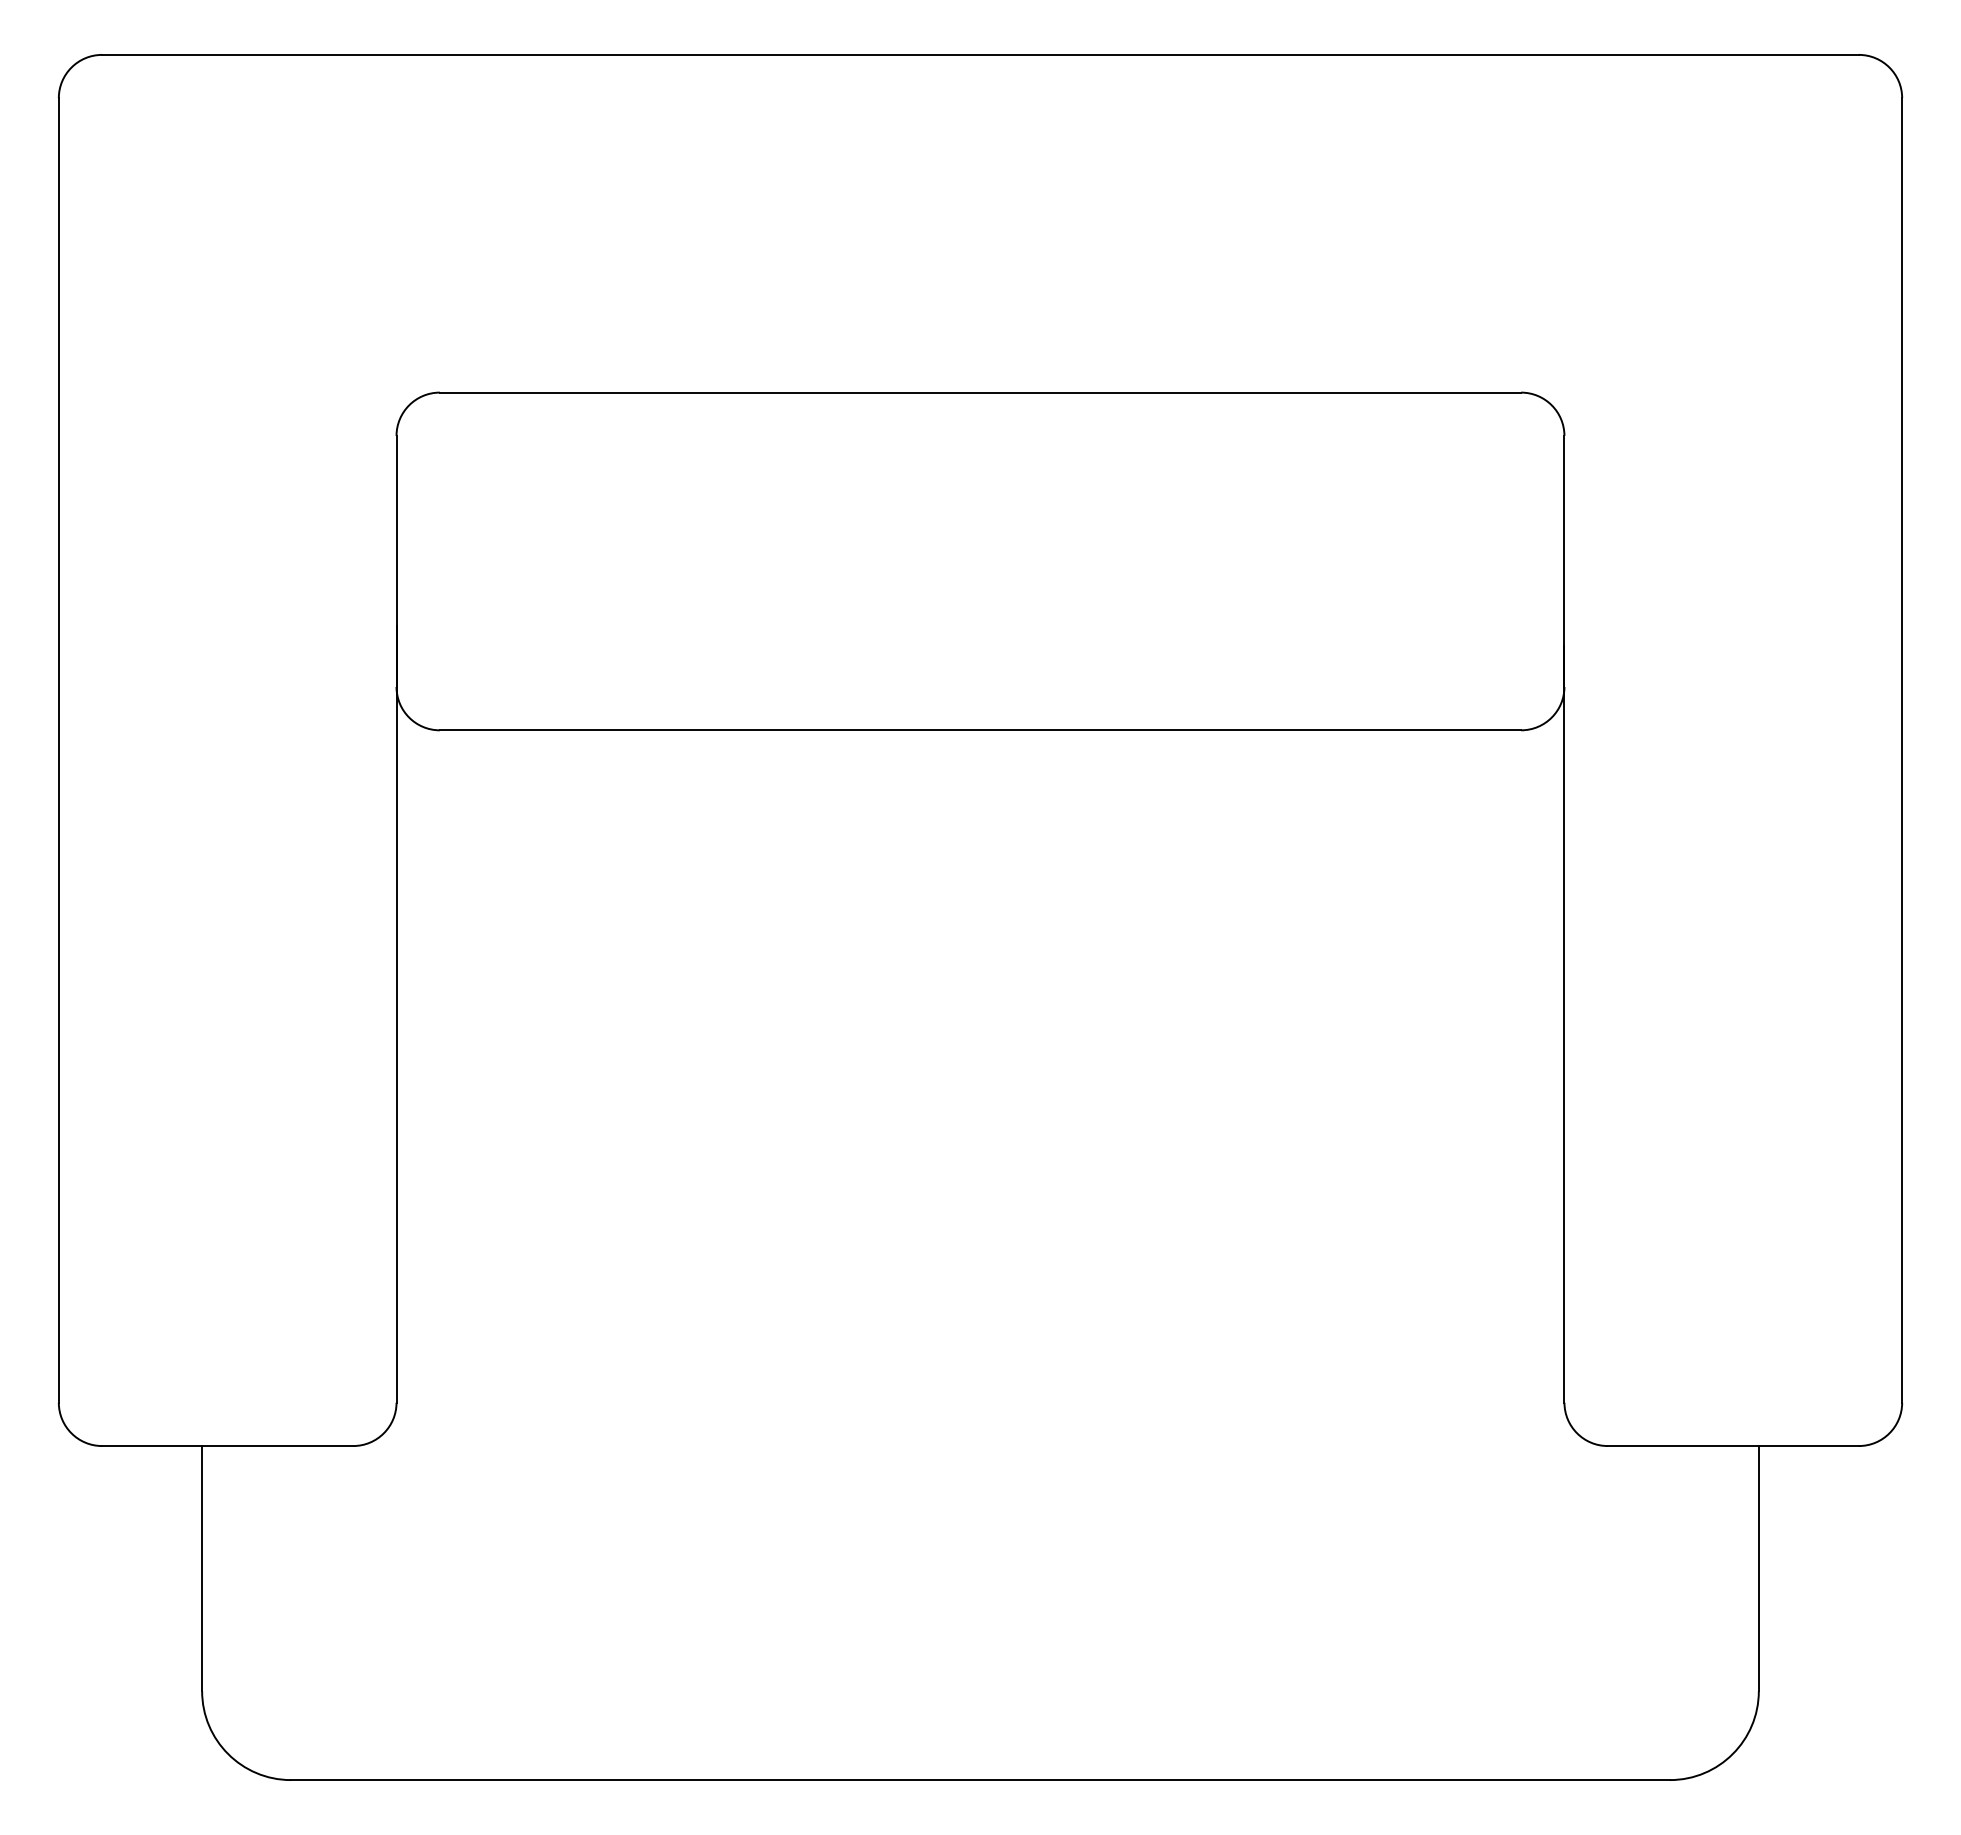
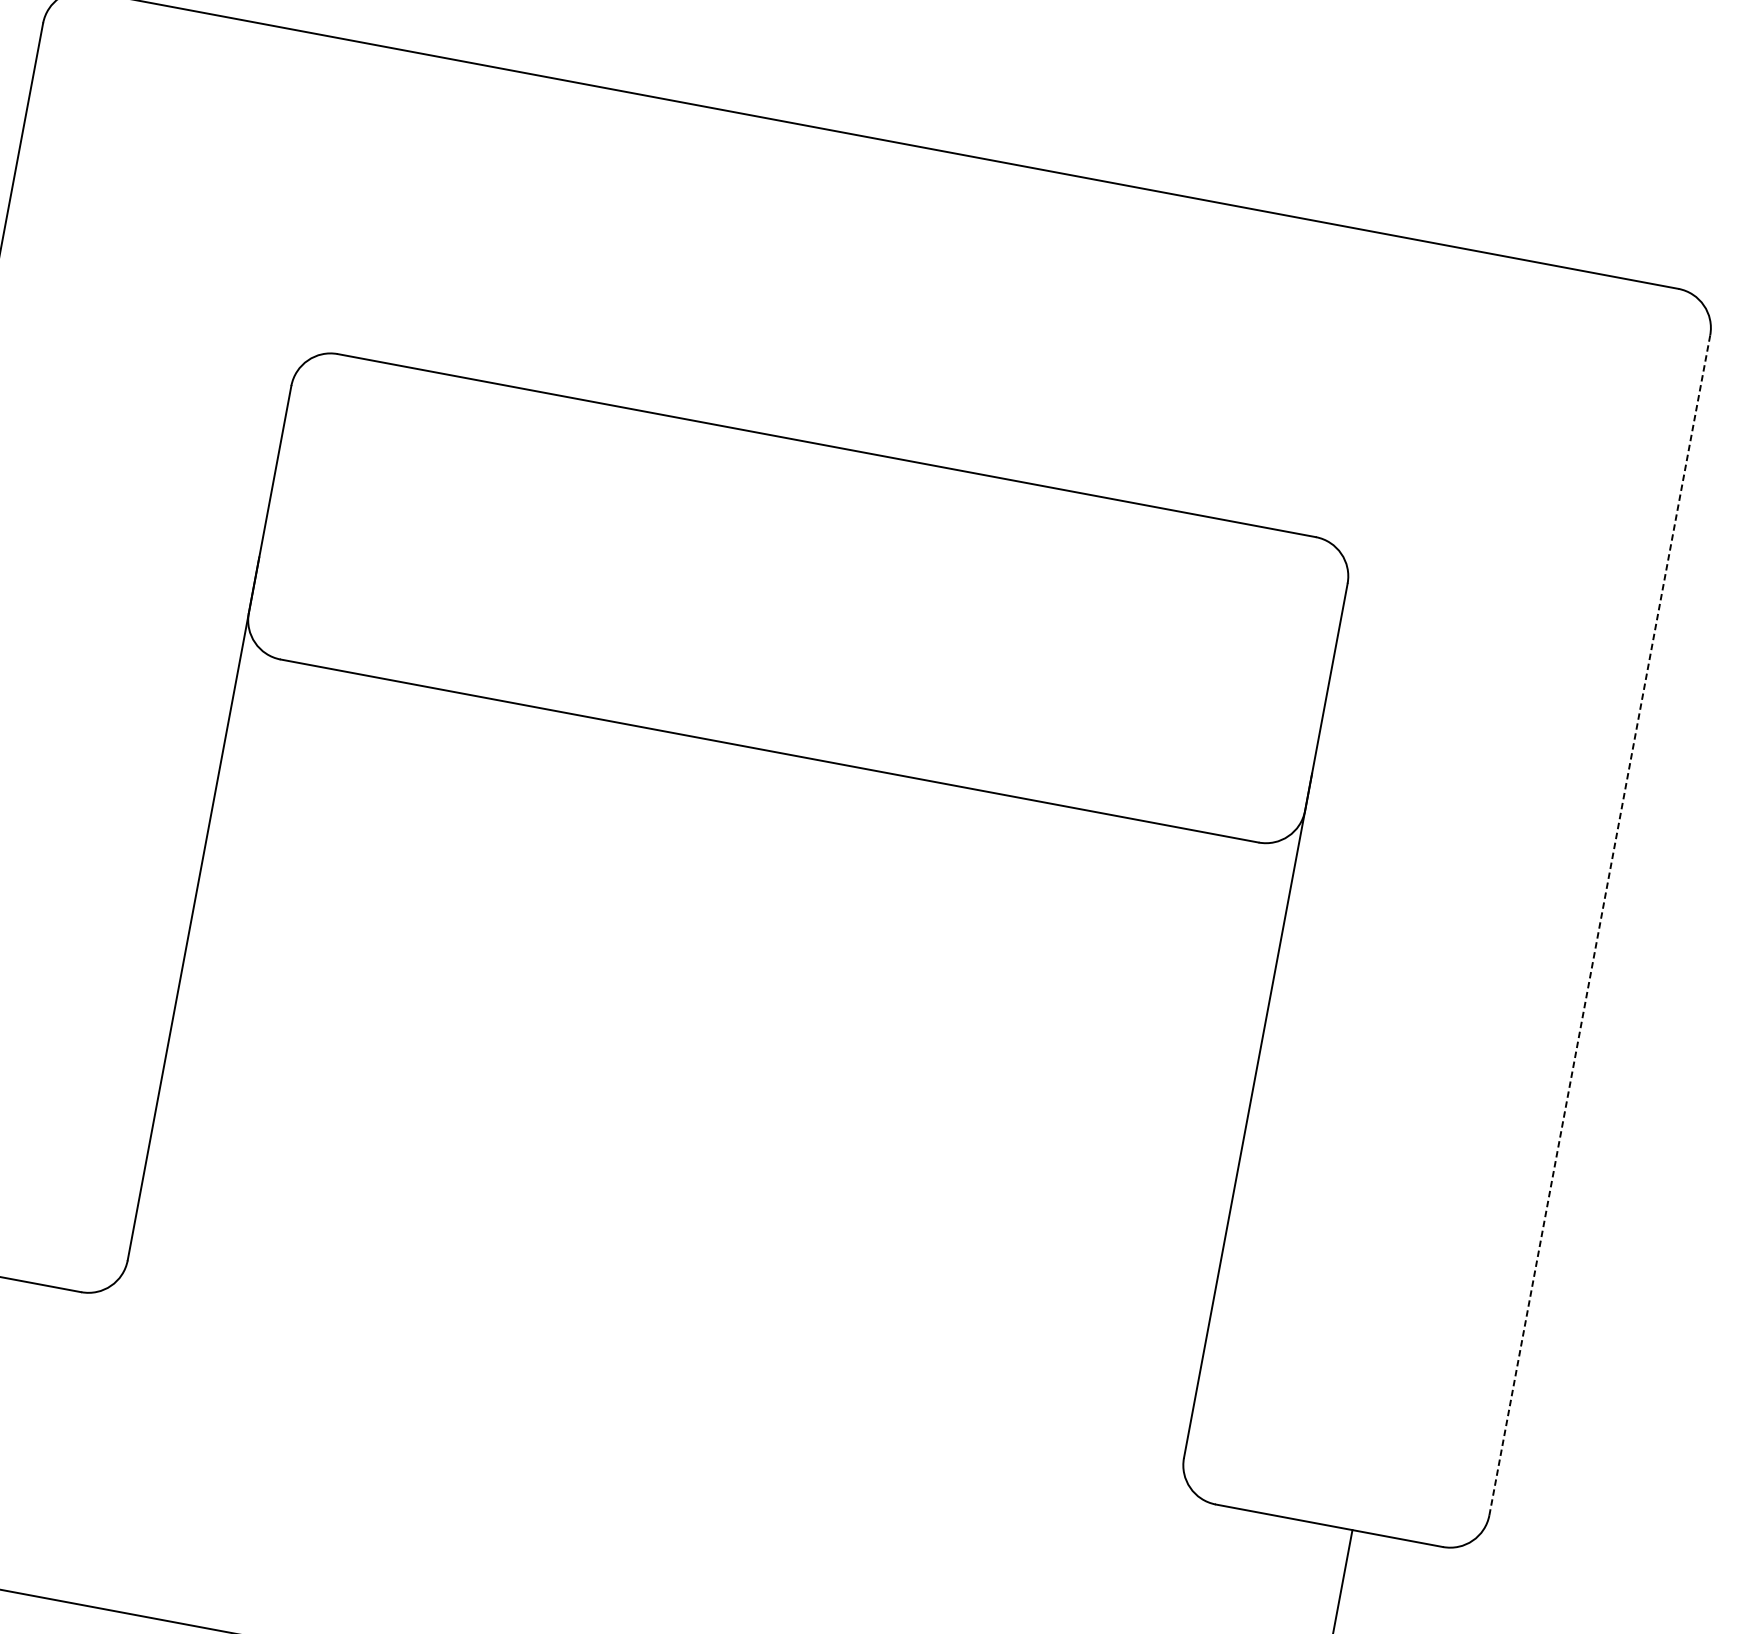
line: (1902, 750) -> (1600, 925), solid -> dashed

